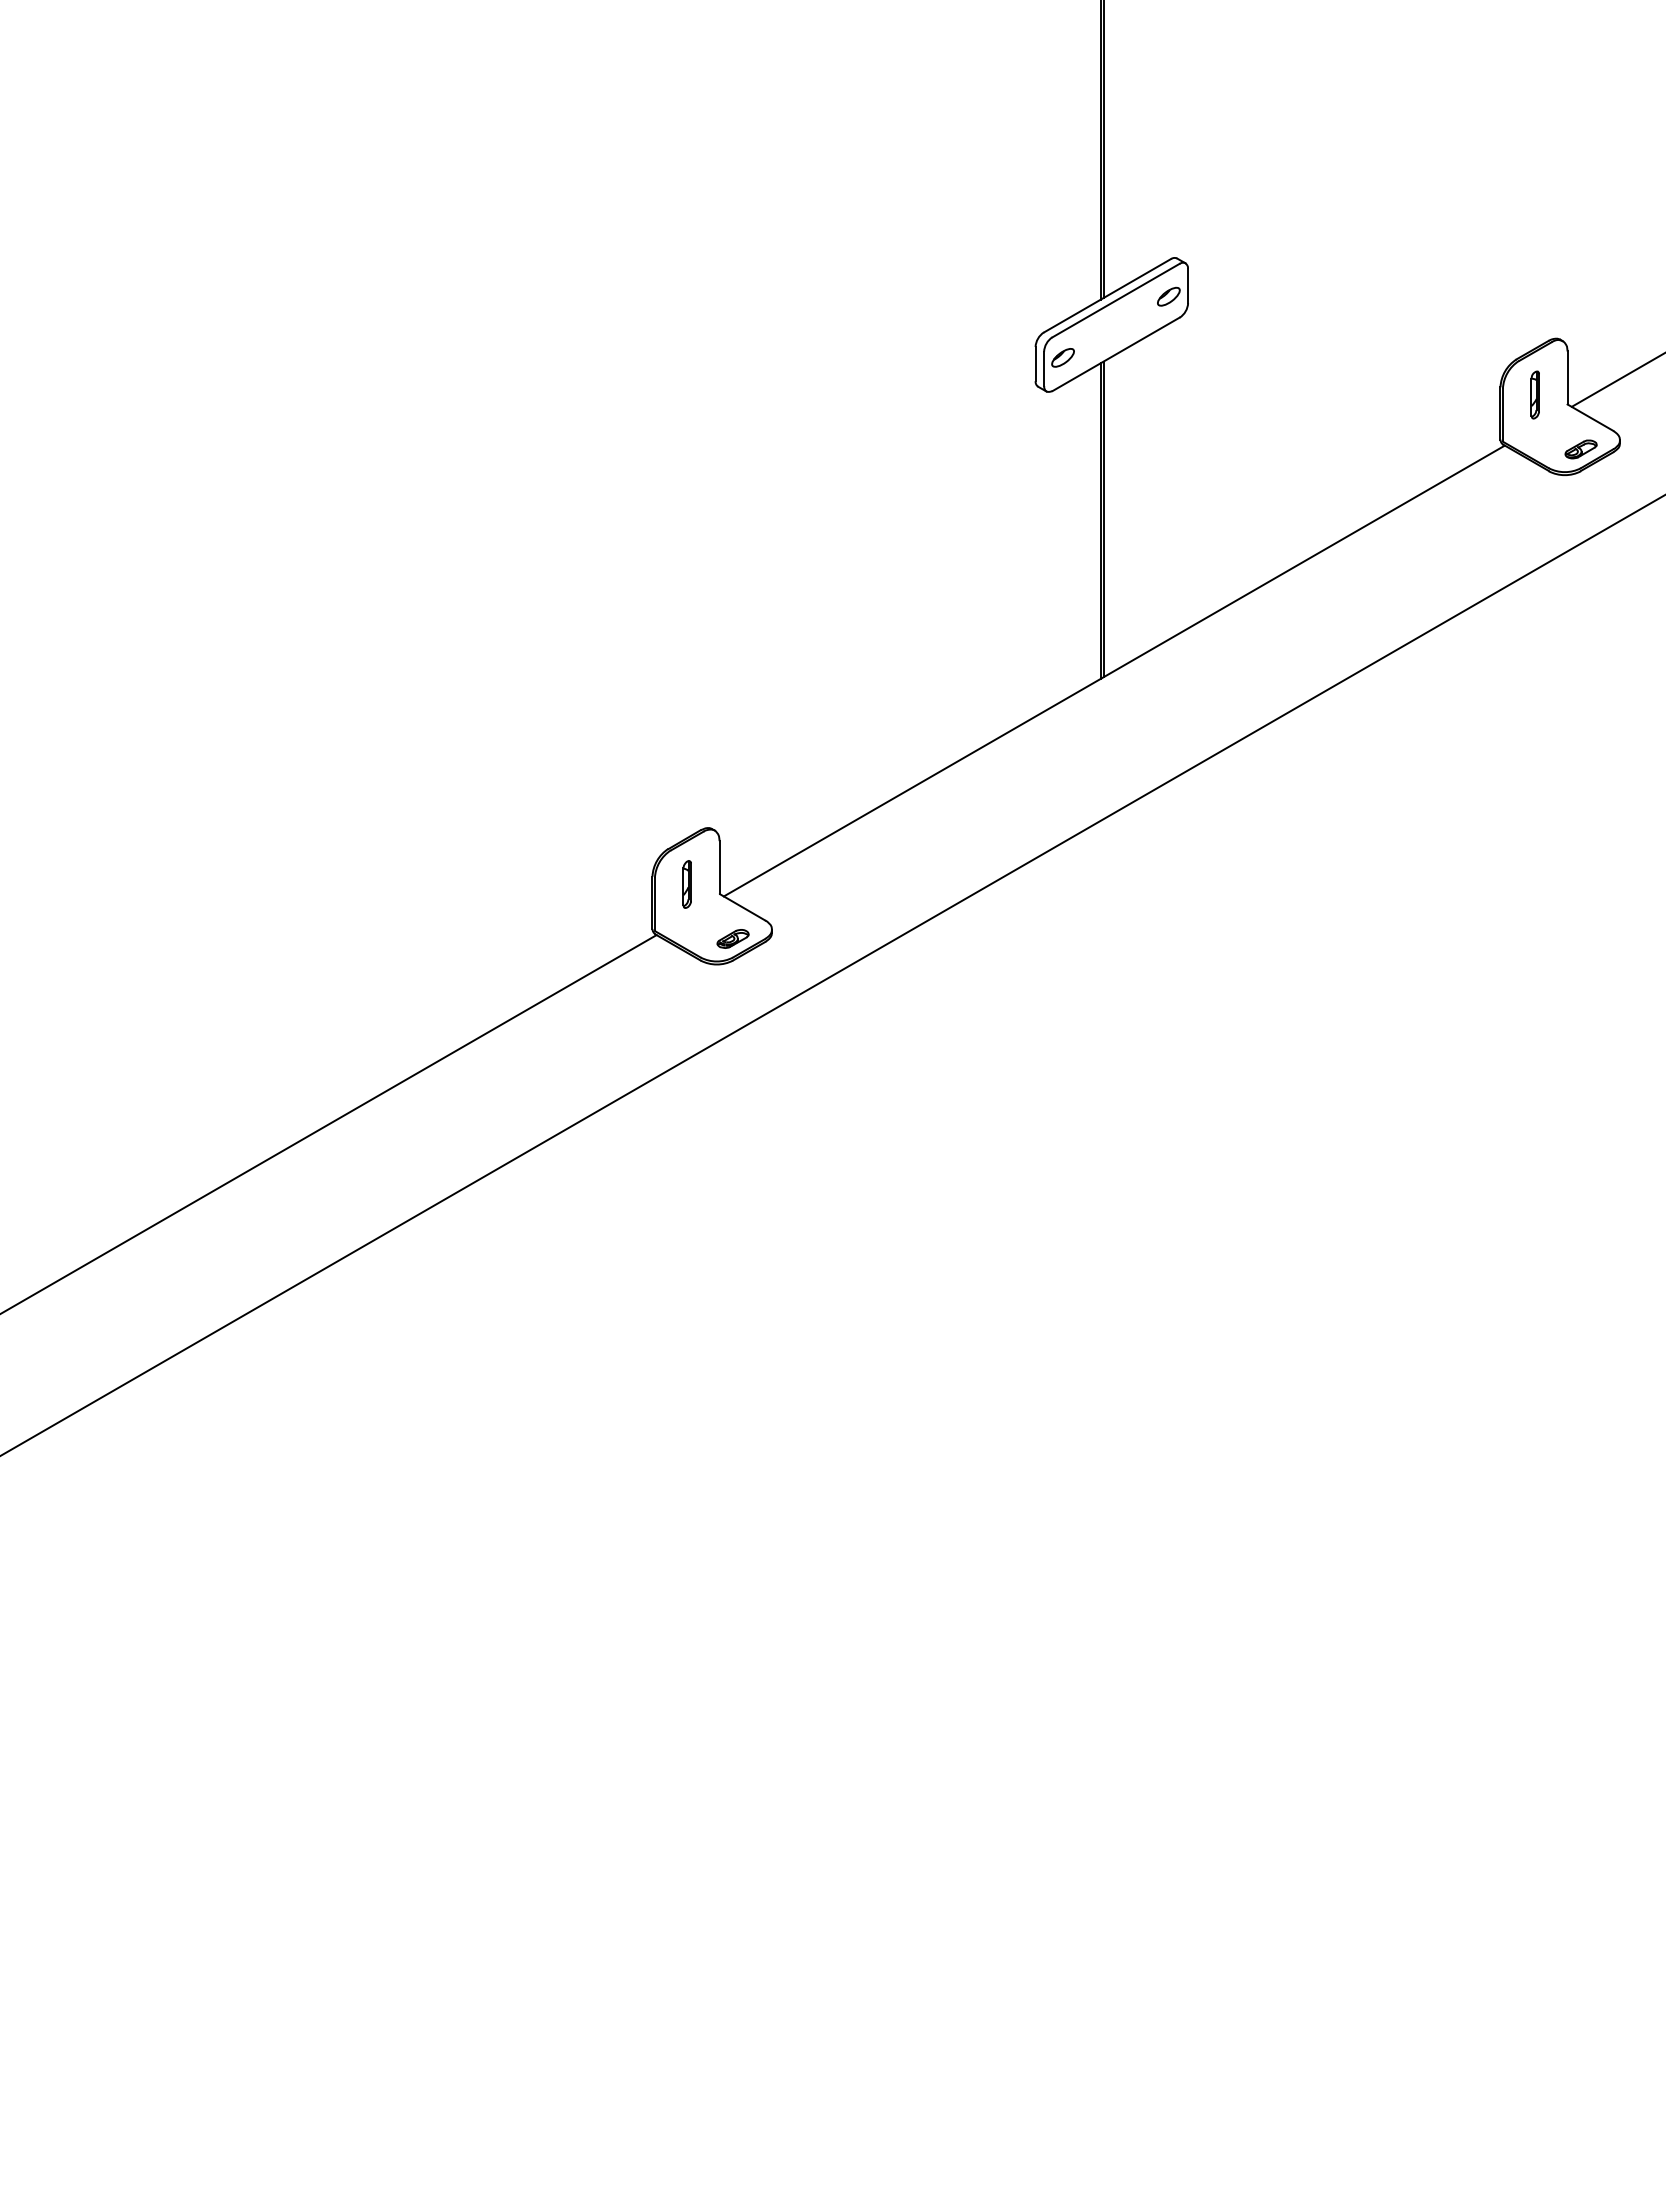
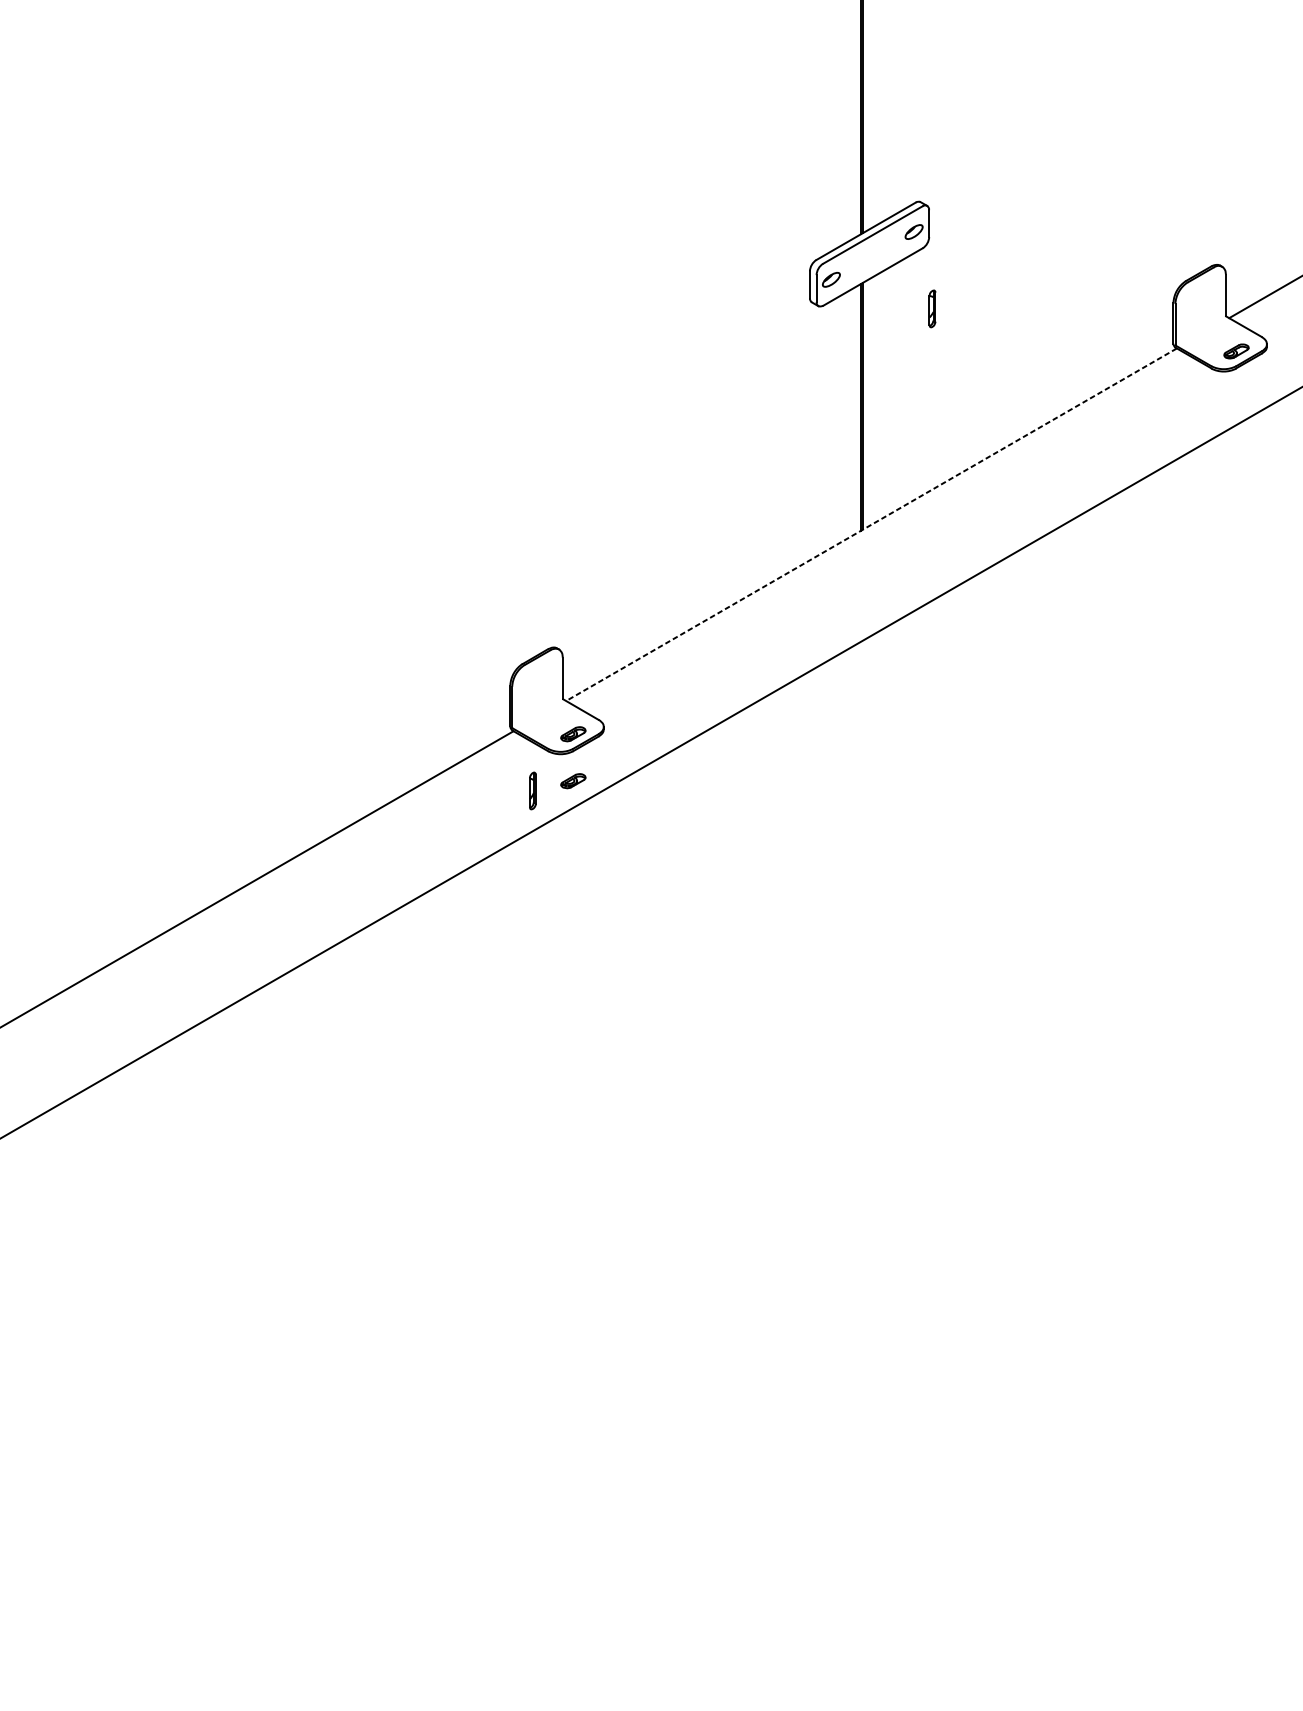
part: (1534, 394) -> (931, 308), moved
line: (1114, 671) -> (871, 525), solid -> dashed
part: (686, 884) -> (532, 790), moved
part: (732, 998) -> (572, 780), added

